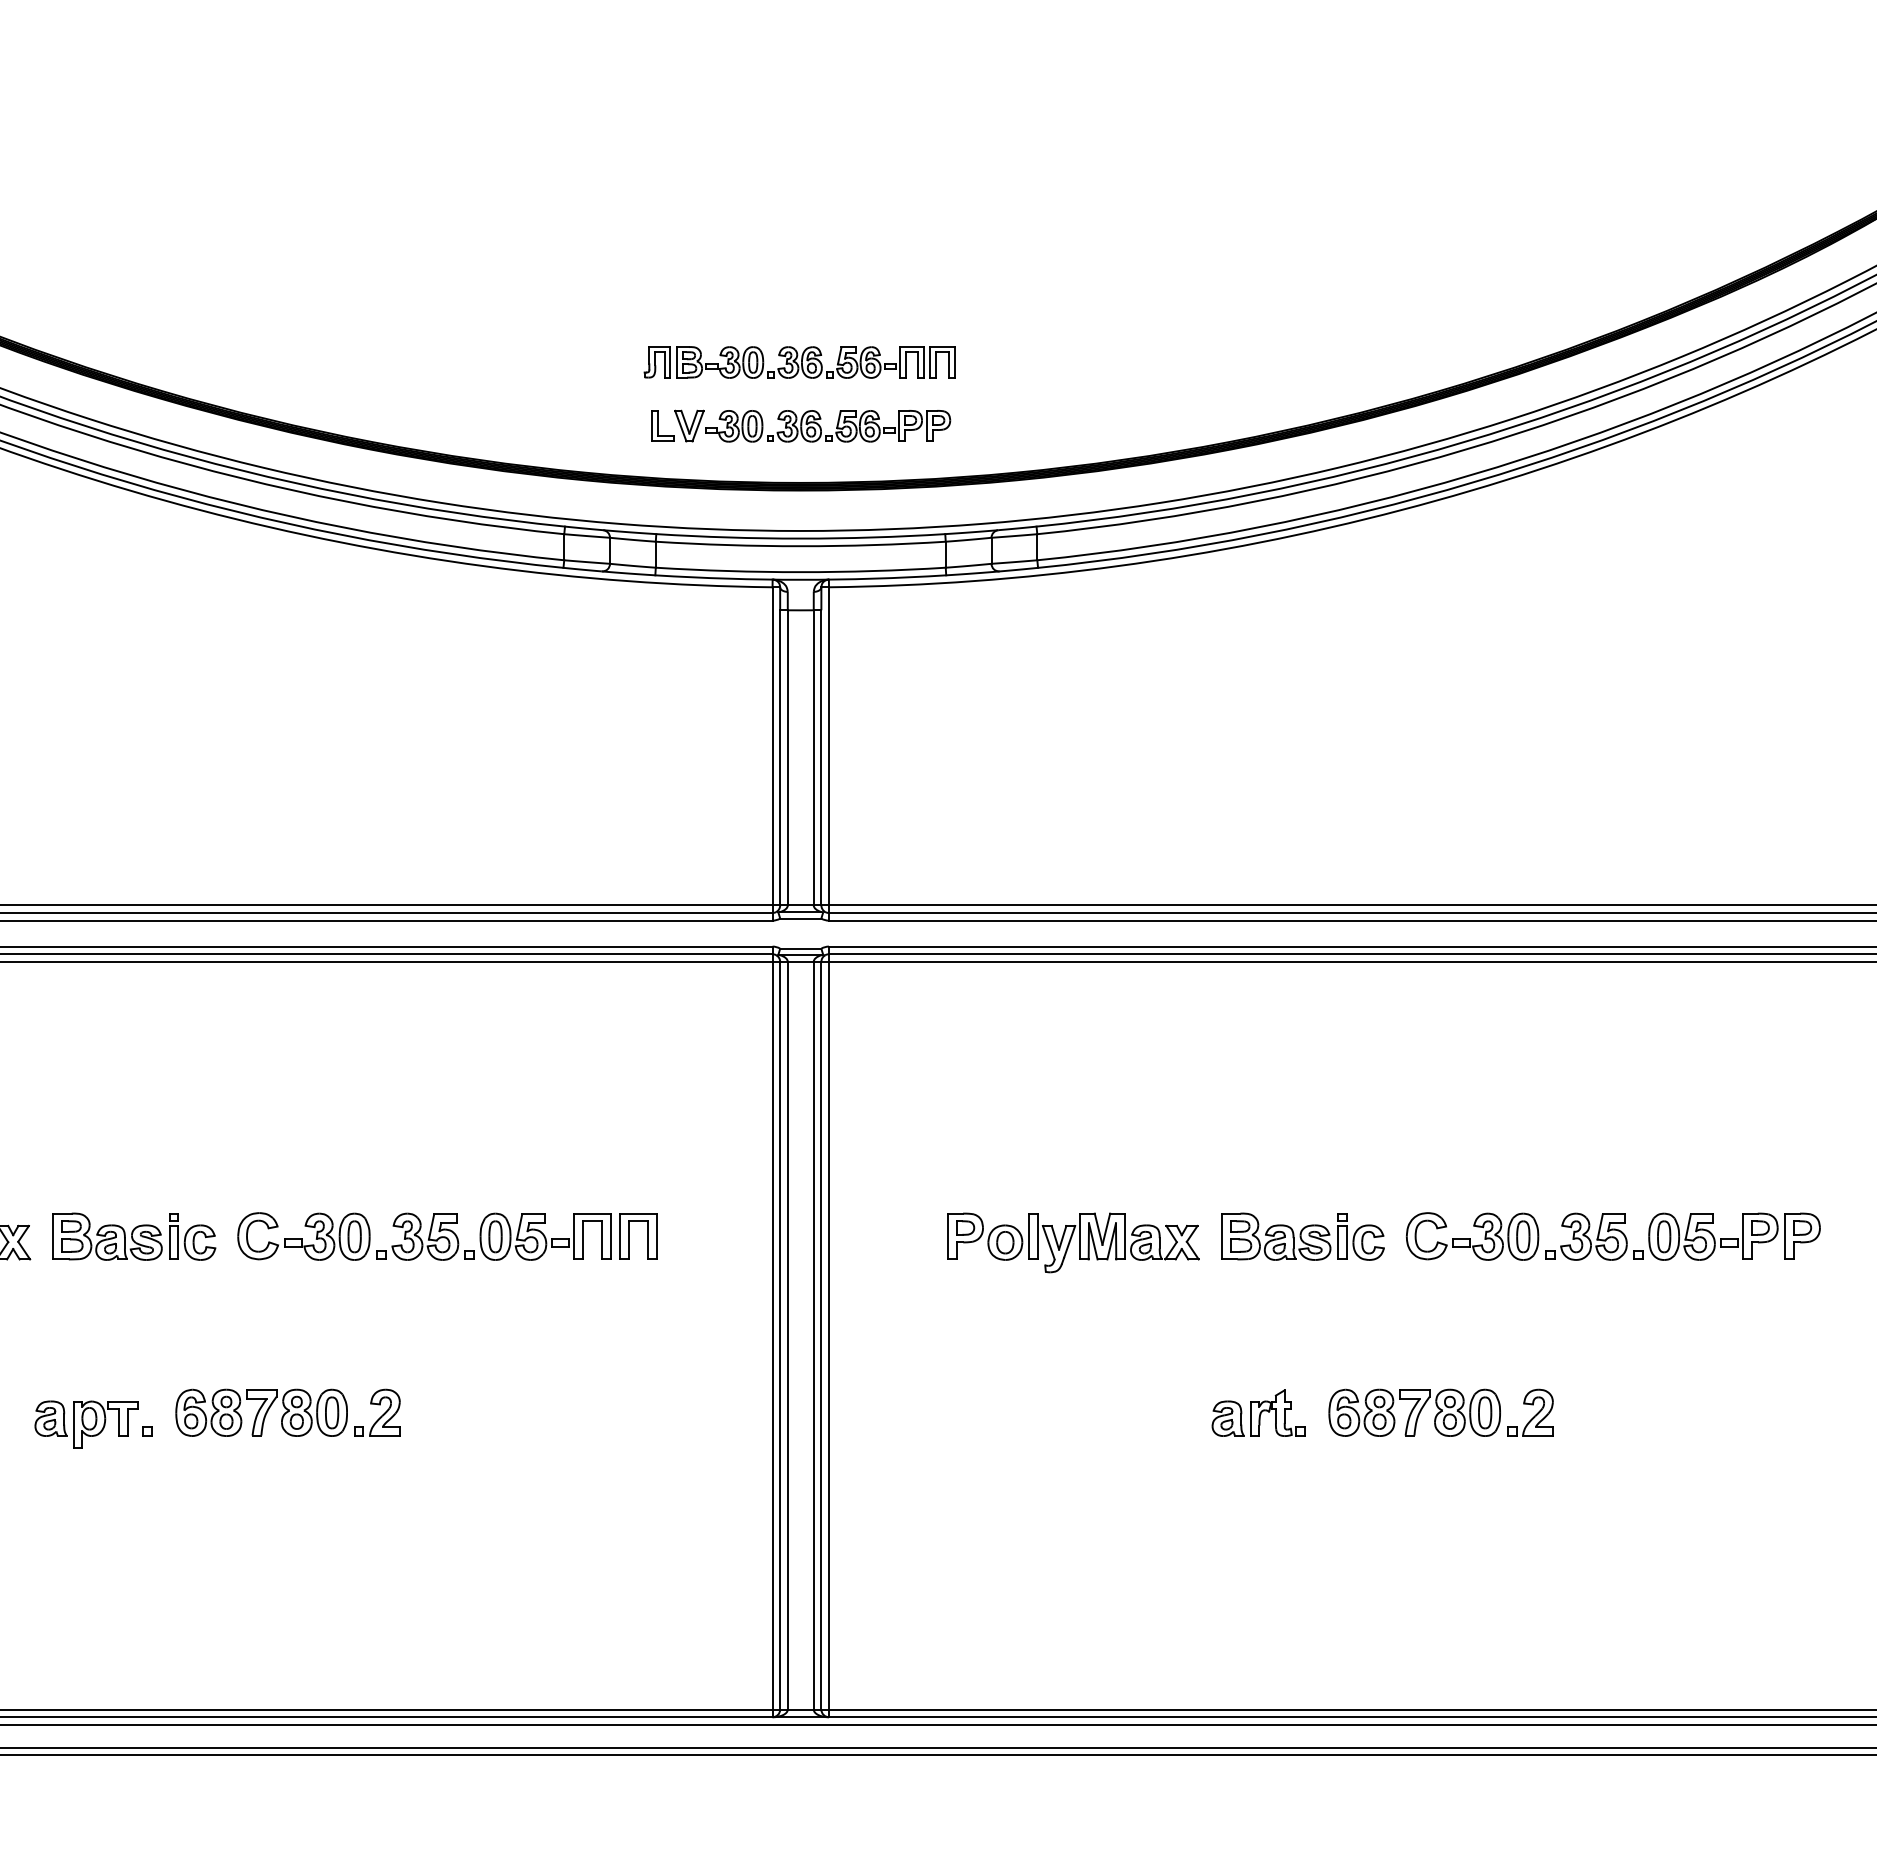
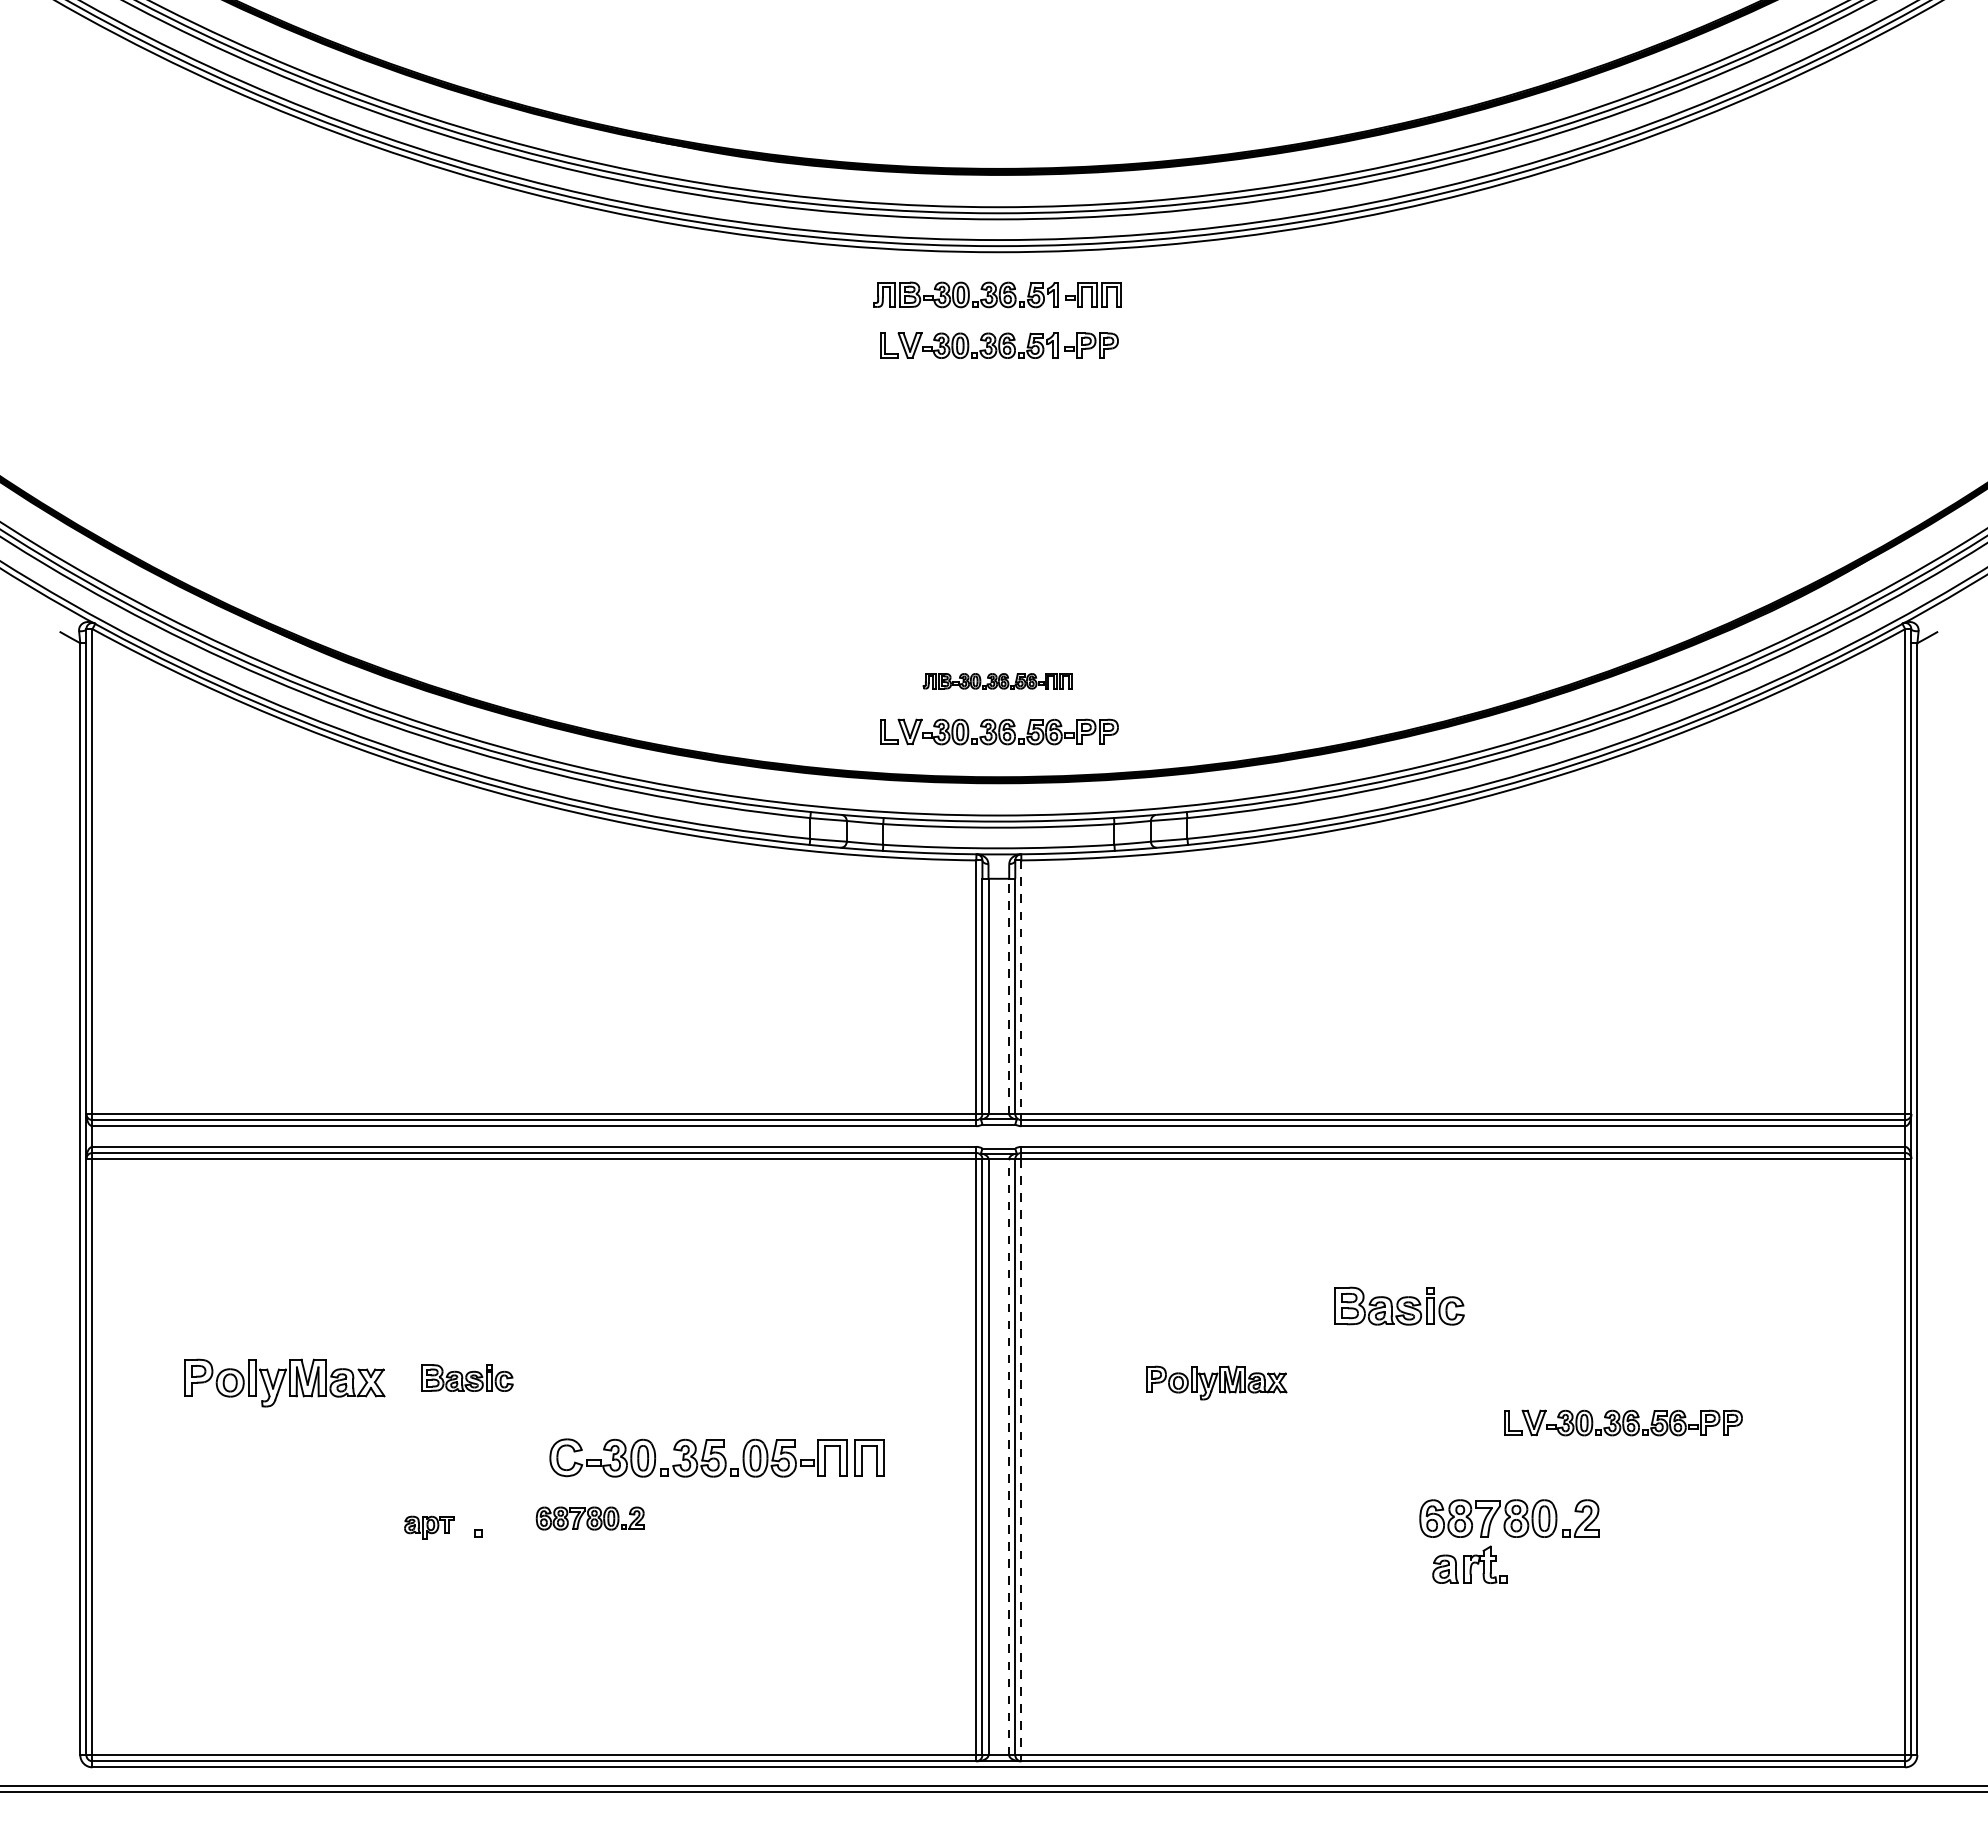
part: (799, 362) -> (997, 681), size x0.6
line: (829, 746) -> (1021, 987), solid -> dashed
line: (814, 757) -> (1009, 996), solid -> dashed
part: (134, 1235) -> (467, 1377), size x0.7
part: (446, 1235) -> (716, 1457), moved
part: (1303, 1235) -> (1399, 1305), moved
part: (1613, 1235) -> (1646, 1377), removed
part: (1073, 1242) -> (1216, 1382), size x0.7
part: (1584, 1292) -> (1623, 1422), added
line: (814, 1334) -> (1009, 1456), solid -> dashed
line: (829, 1336) -> (1021, 1457), solid -> dashed
part: (288, 1412) -> (590, 1518), size x0.6
part: (1258, 1412) -> (1469, 1564), moved
part: (86, 1424) -> (429, 1527), size x0.6

